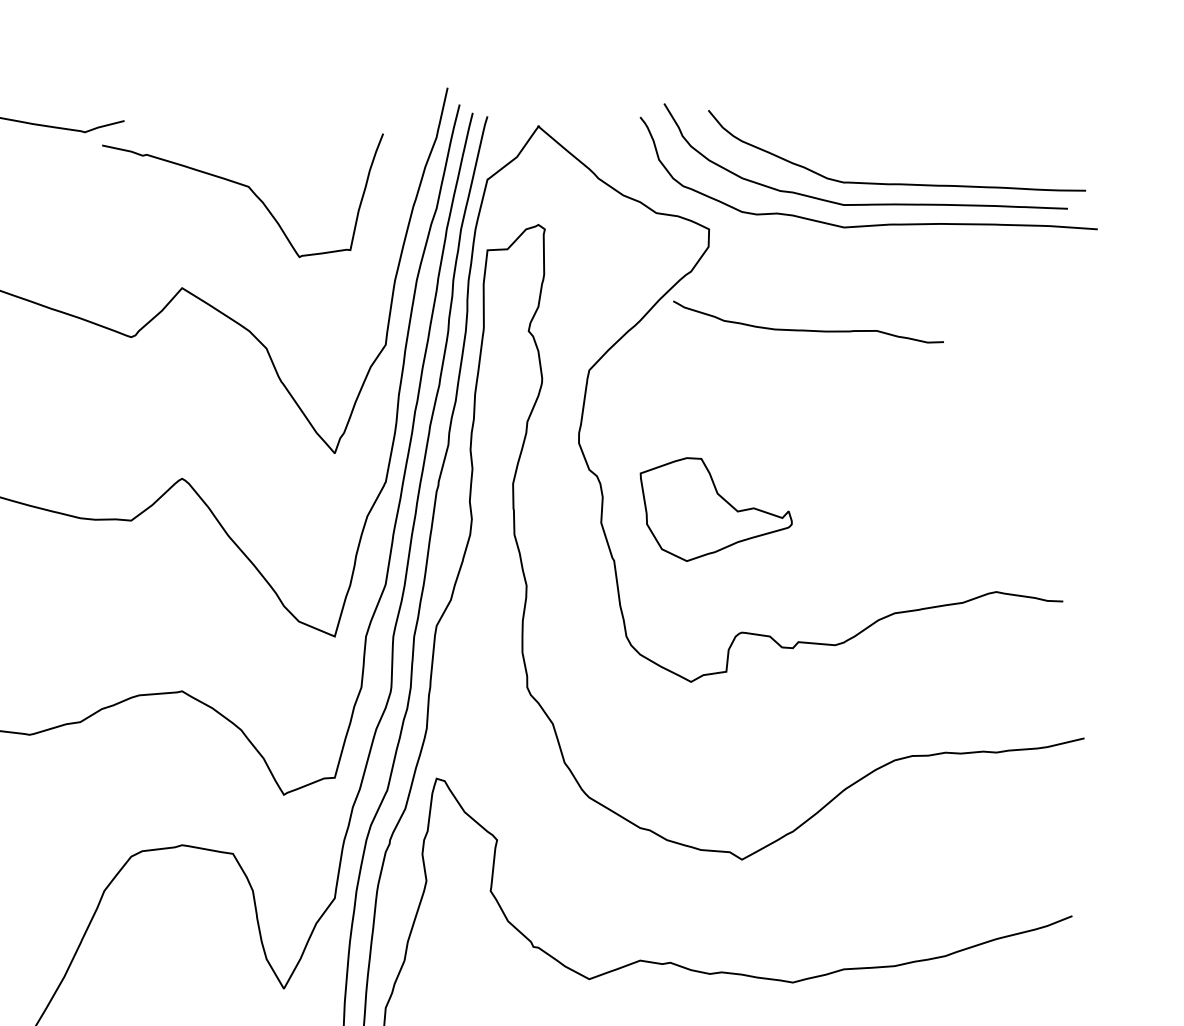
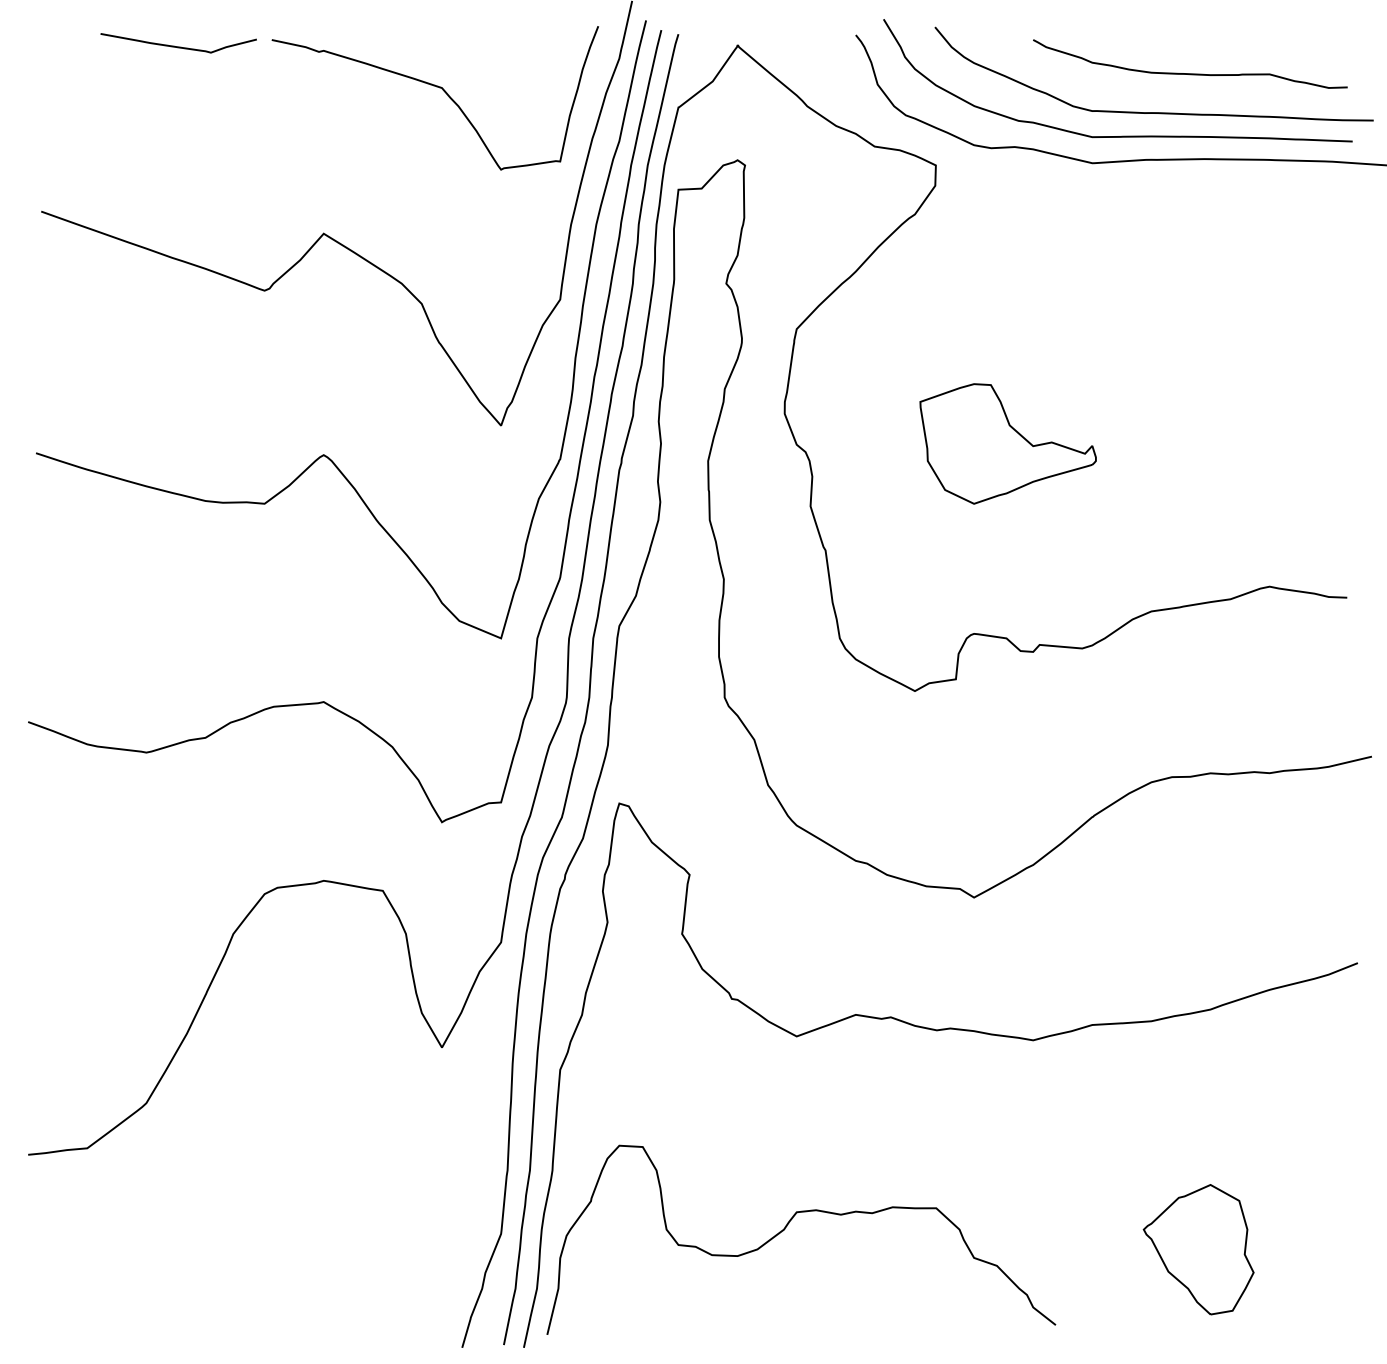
curve: (243, 186) -> (436, 87), moved
curve: (808, 330) -> (1190, 73), moved
part: (715, 509) -> (1007, 443), moved

